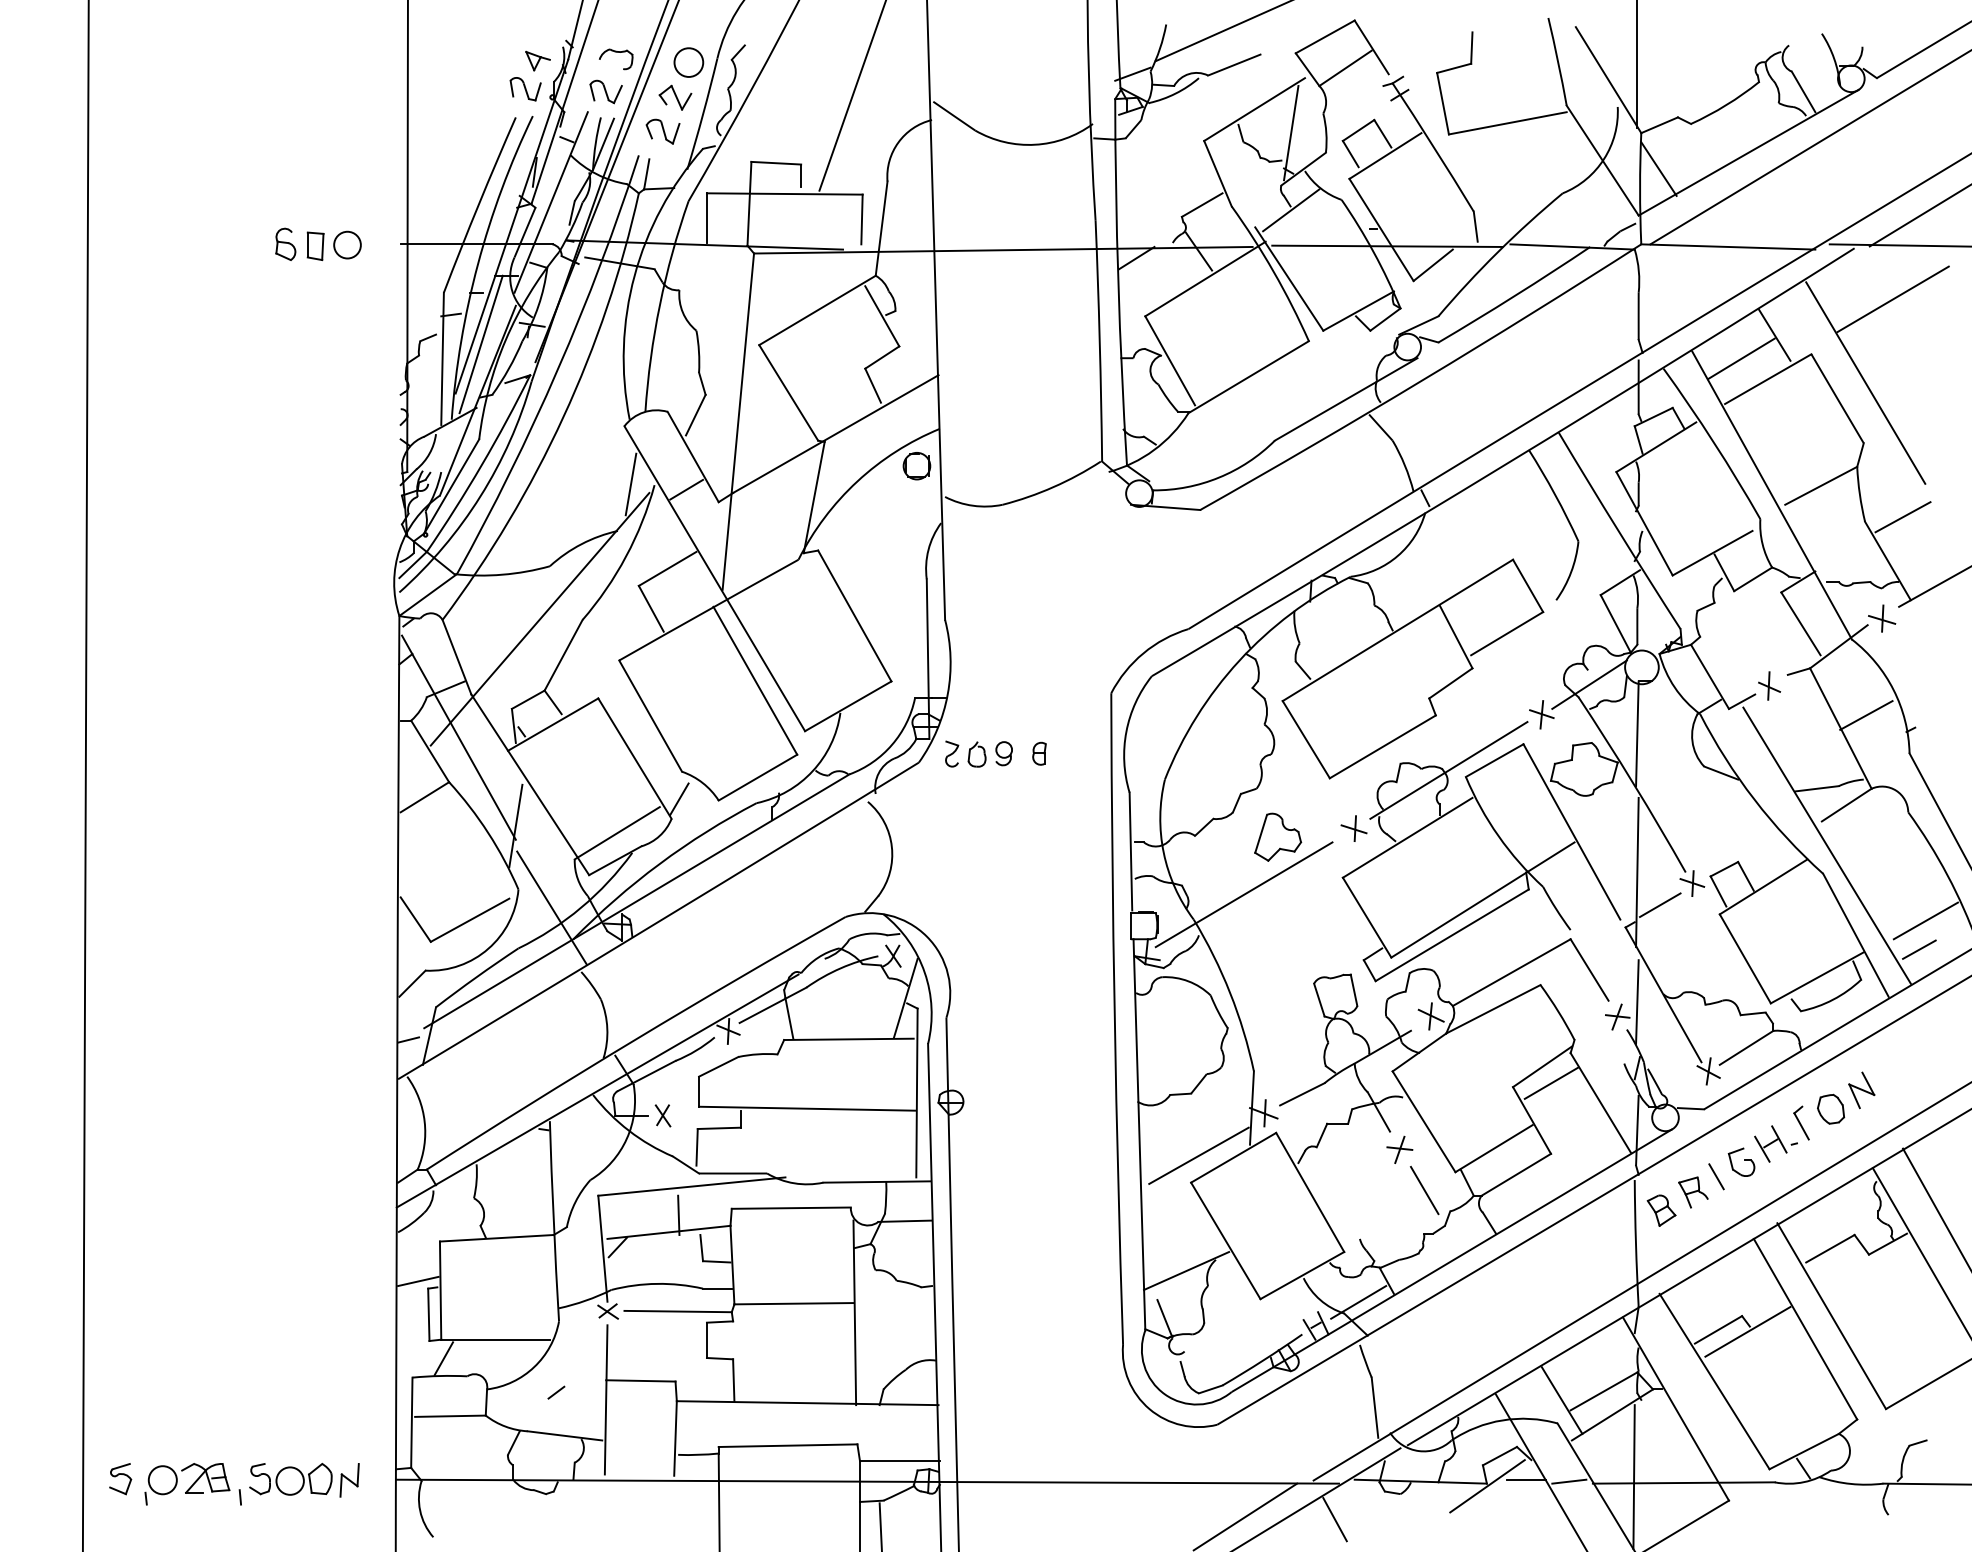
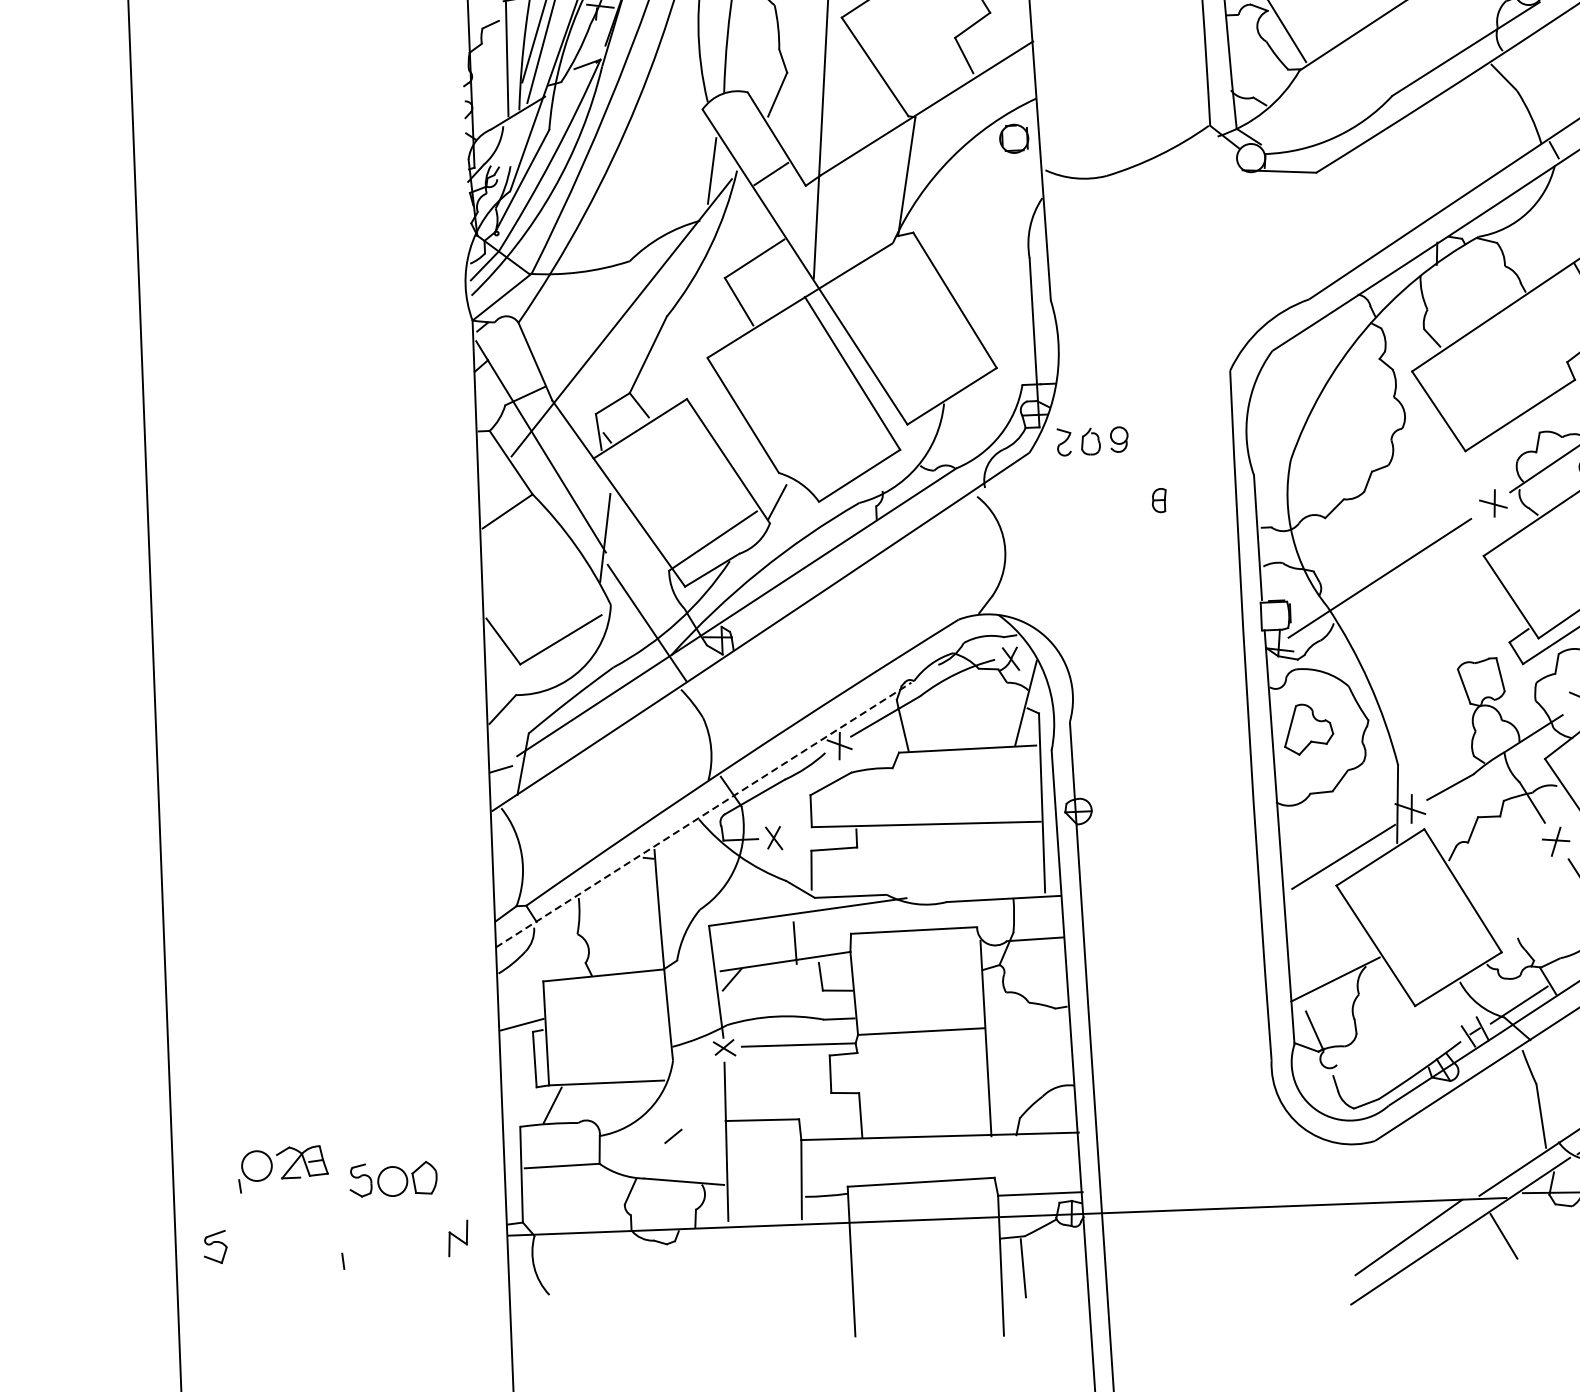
part: (1039, 753) -> (1159, 500), moved
part: (1278, 836) -> (1309, 728), moved
line: (598, 1090) -> (704, 814), solid -> dashed
part: (290, 1479) -> (393, 1179), moved
part: (187, 1484) -> (283, 1169), moved

